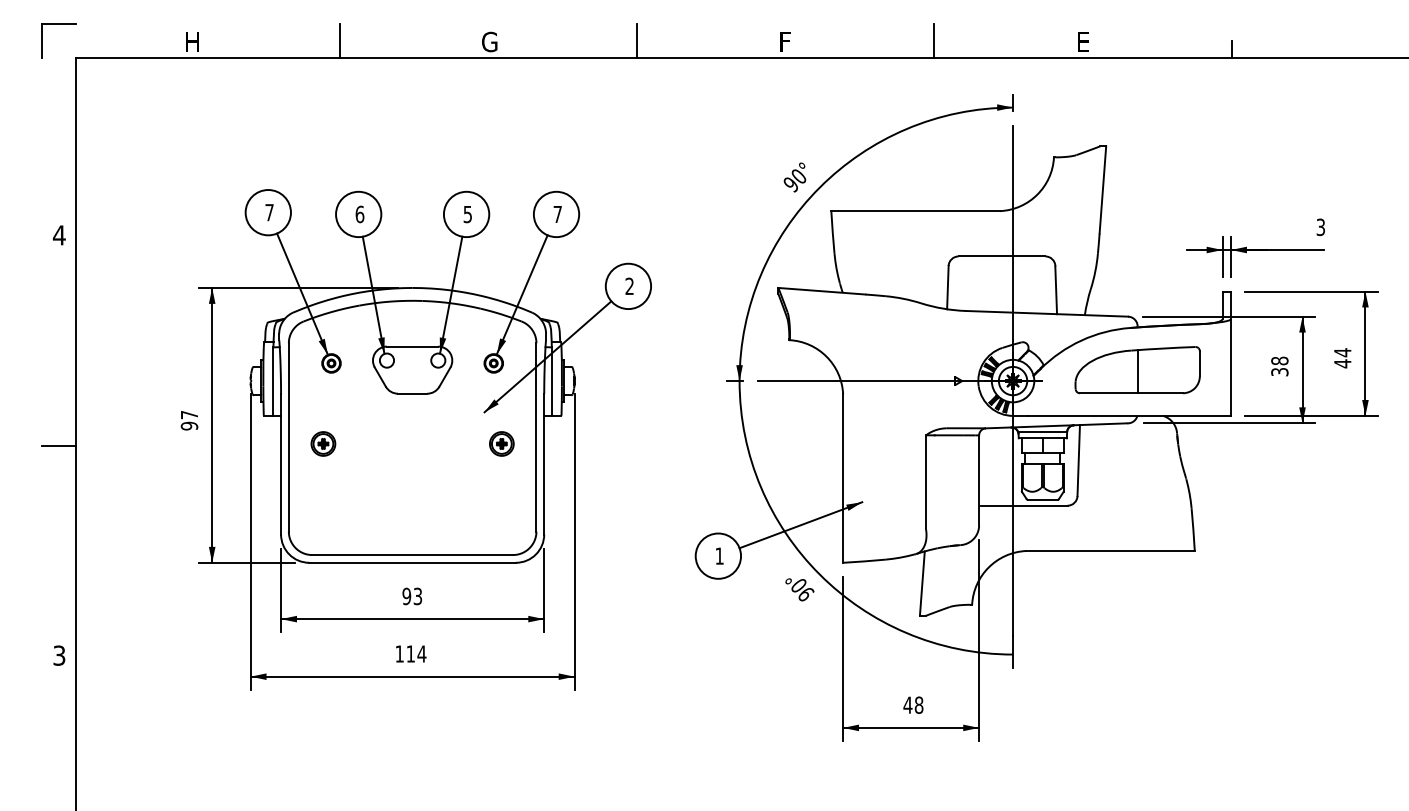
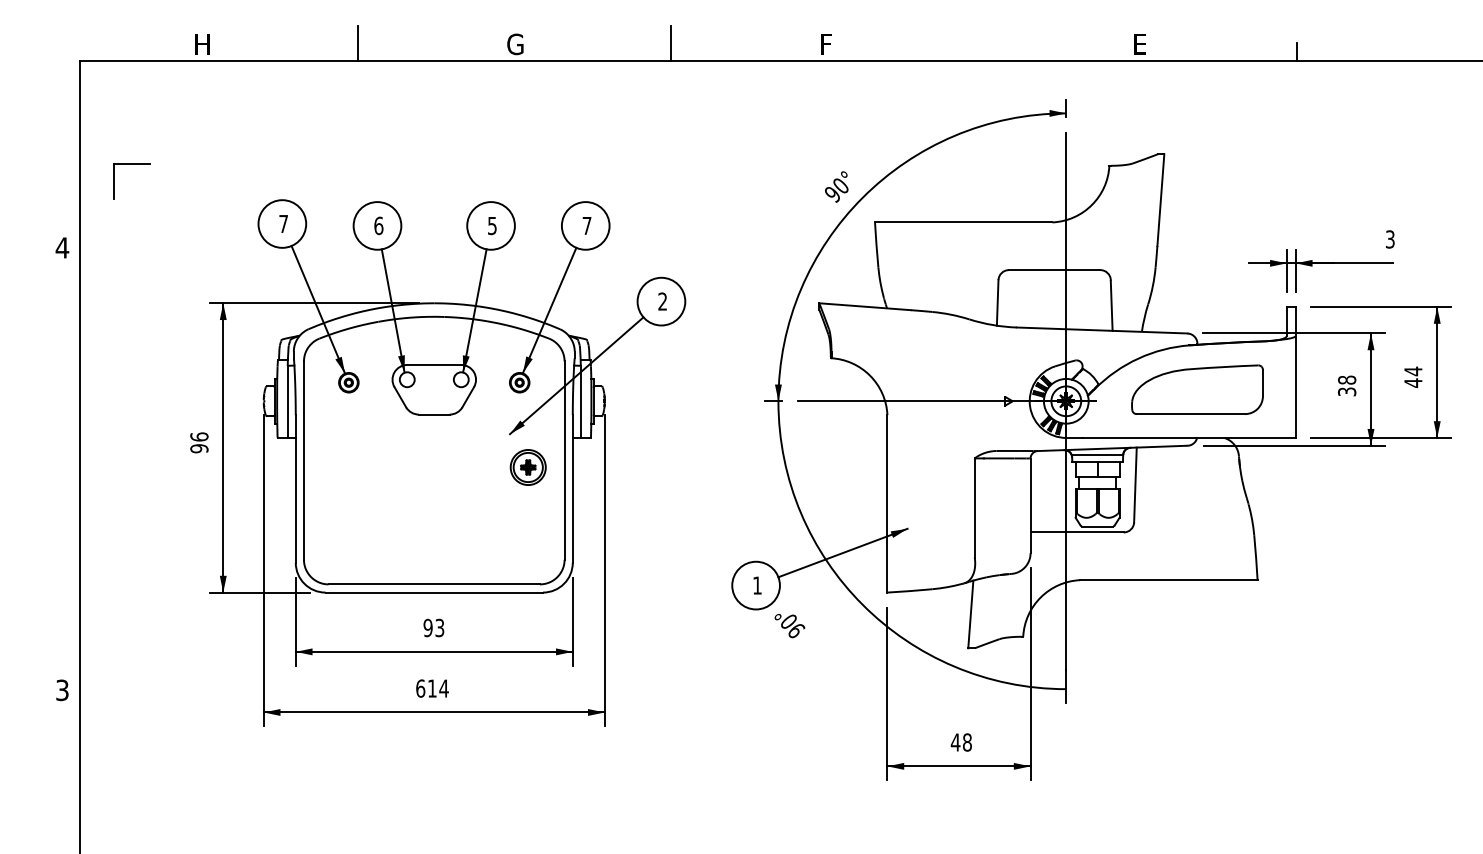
part: (58, 25) -> (131, 164), moved
line: (934, 41) -> (983, 43), removed
line: (1137, 371) -> (1197, 391), removed
text: (189, 414) -> (199, 436), 97 -> 96
part: (323, 443) -> (340, 467), removed
part: (501, 443) -> (527, 467), size x1.4
line: (59, 445) -> (62, 469), removed
text: (799, 590) -> (789, 626), moved
text: (399, 653) -> (420, 688), 114 -> 614

